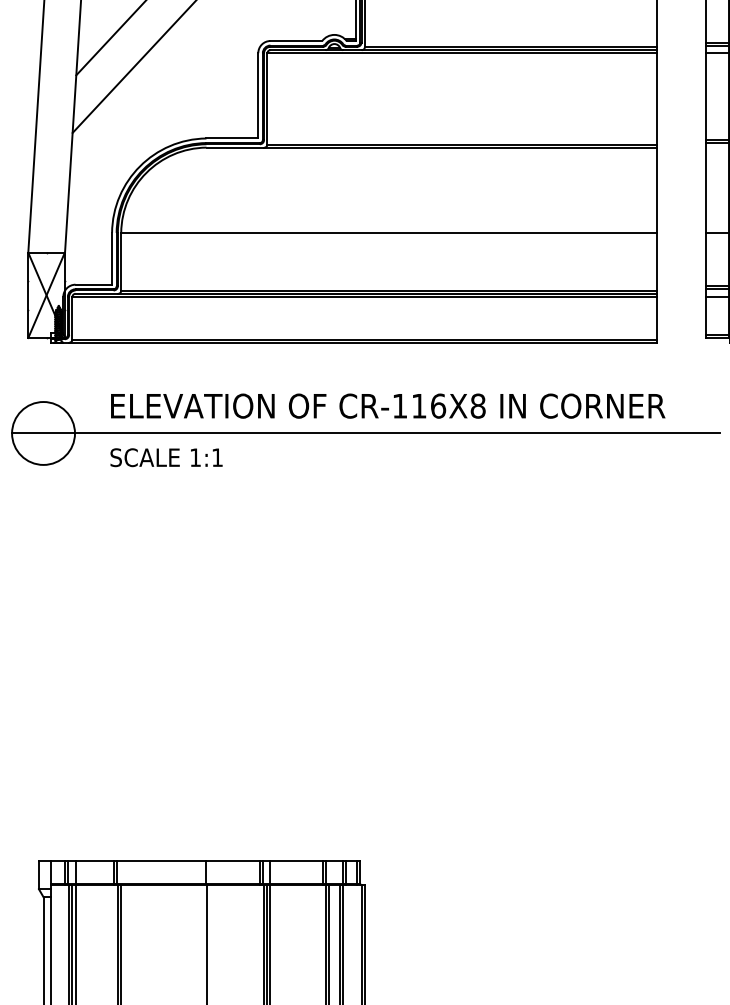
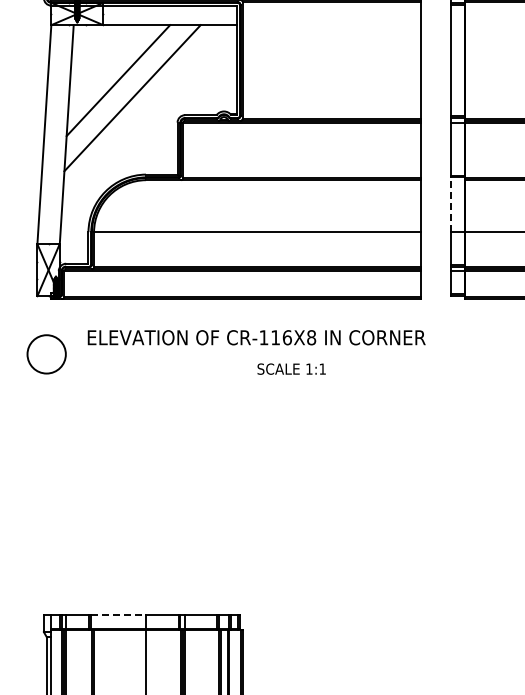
line: (706, 187) -> (450, 204), solid -> dashed
line: (366, 433) -> (243, 354), removed
text: (166, 456) -> (291, 368), moved
line: (162, 860) -> (119, 614), solid -> dashed

